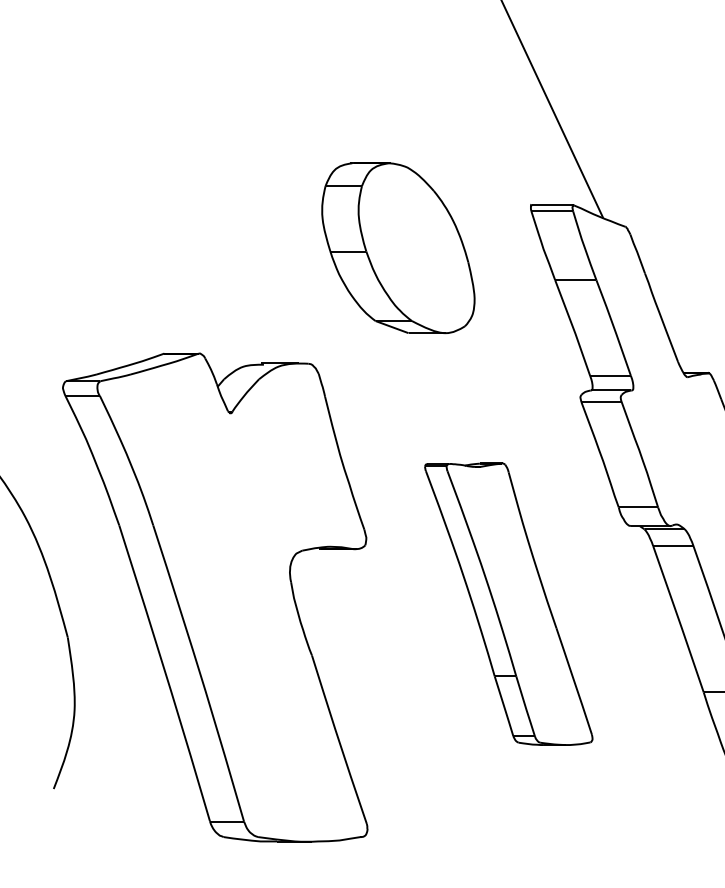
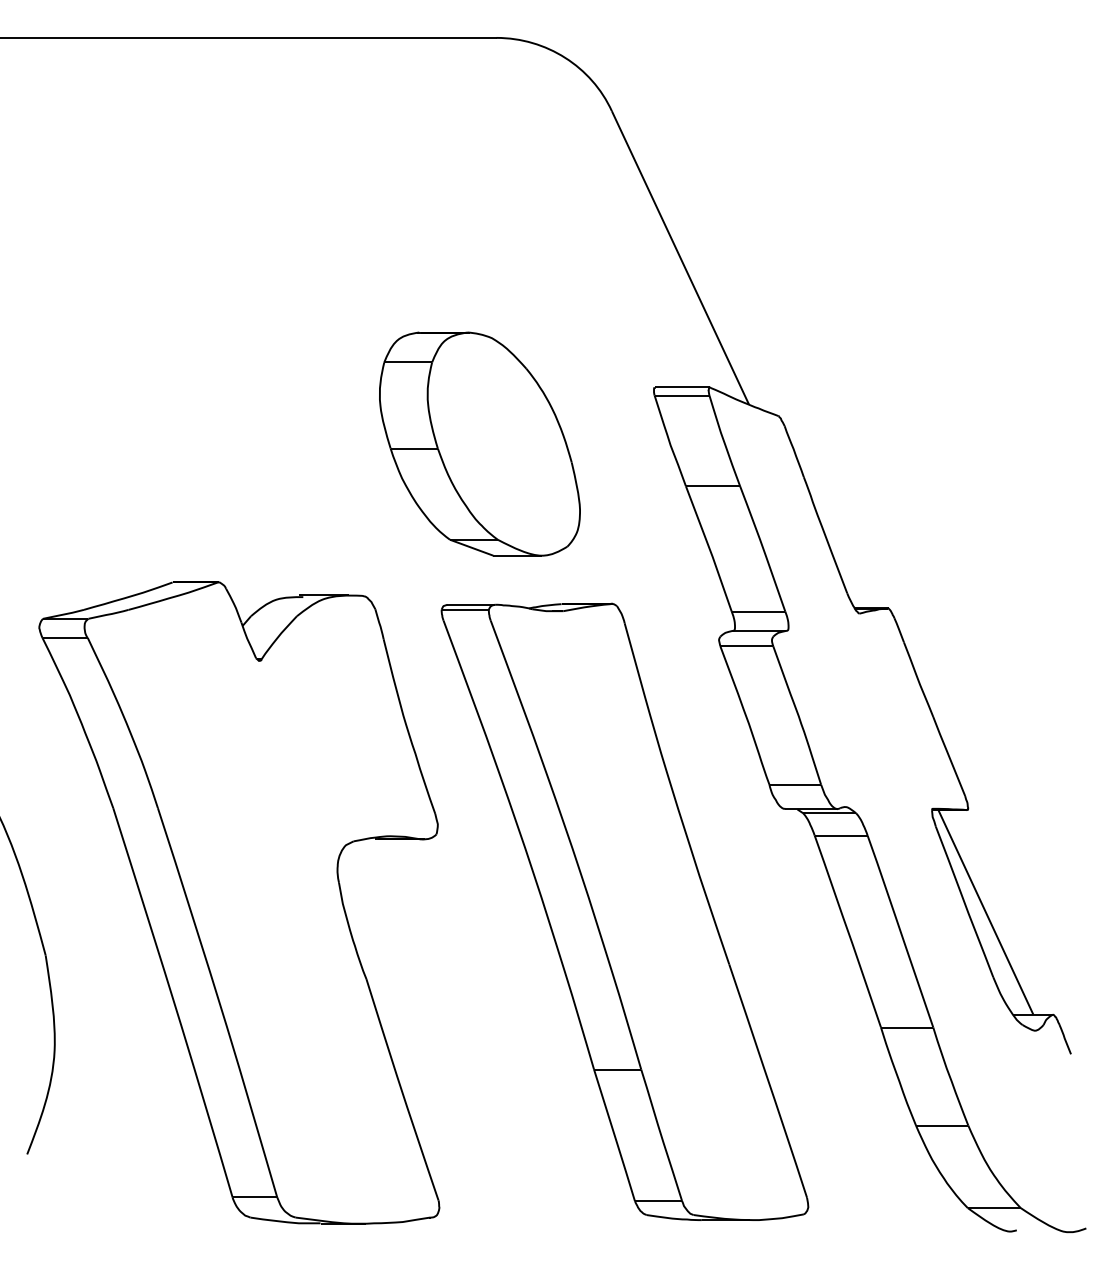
part: (508, 604) -> (624, 911), size x1.67

